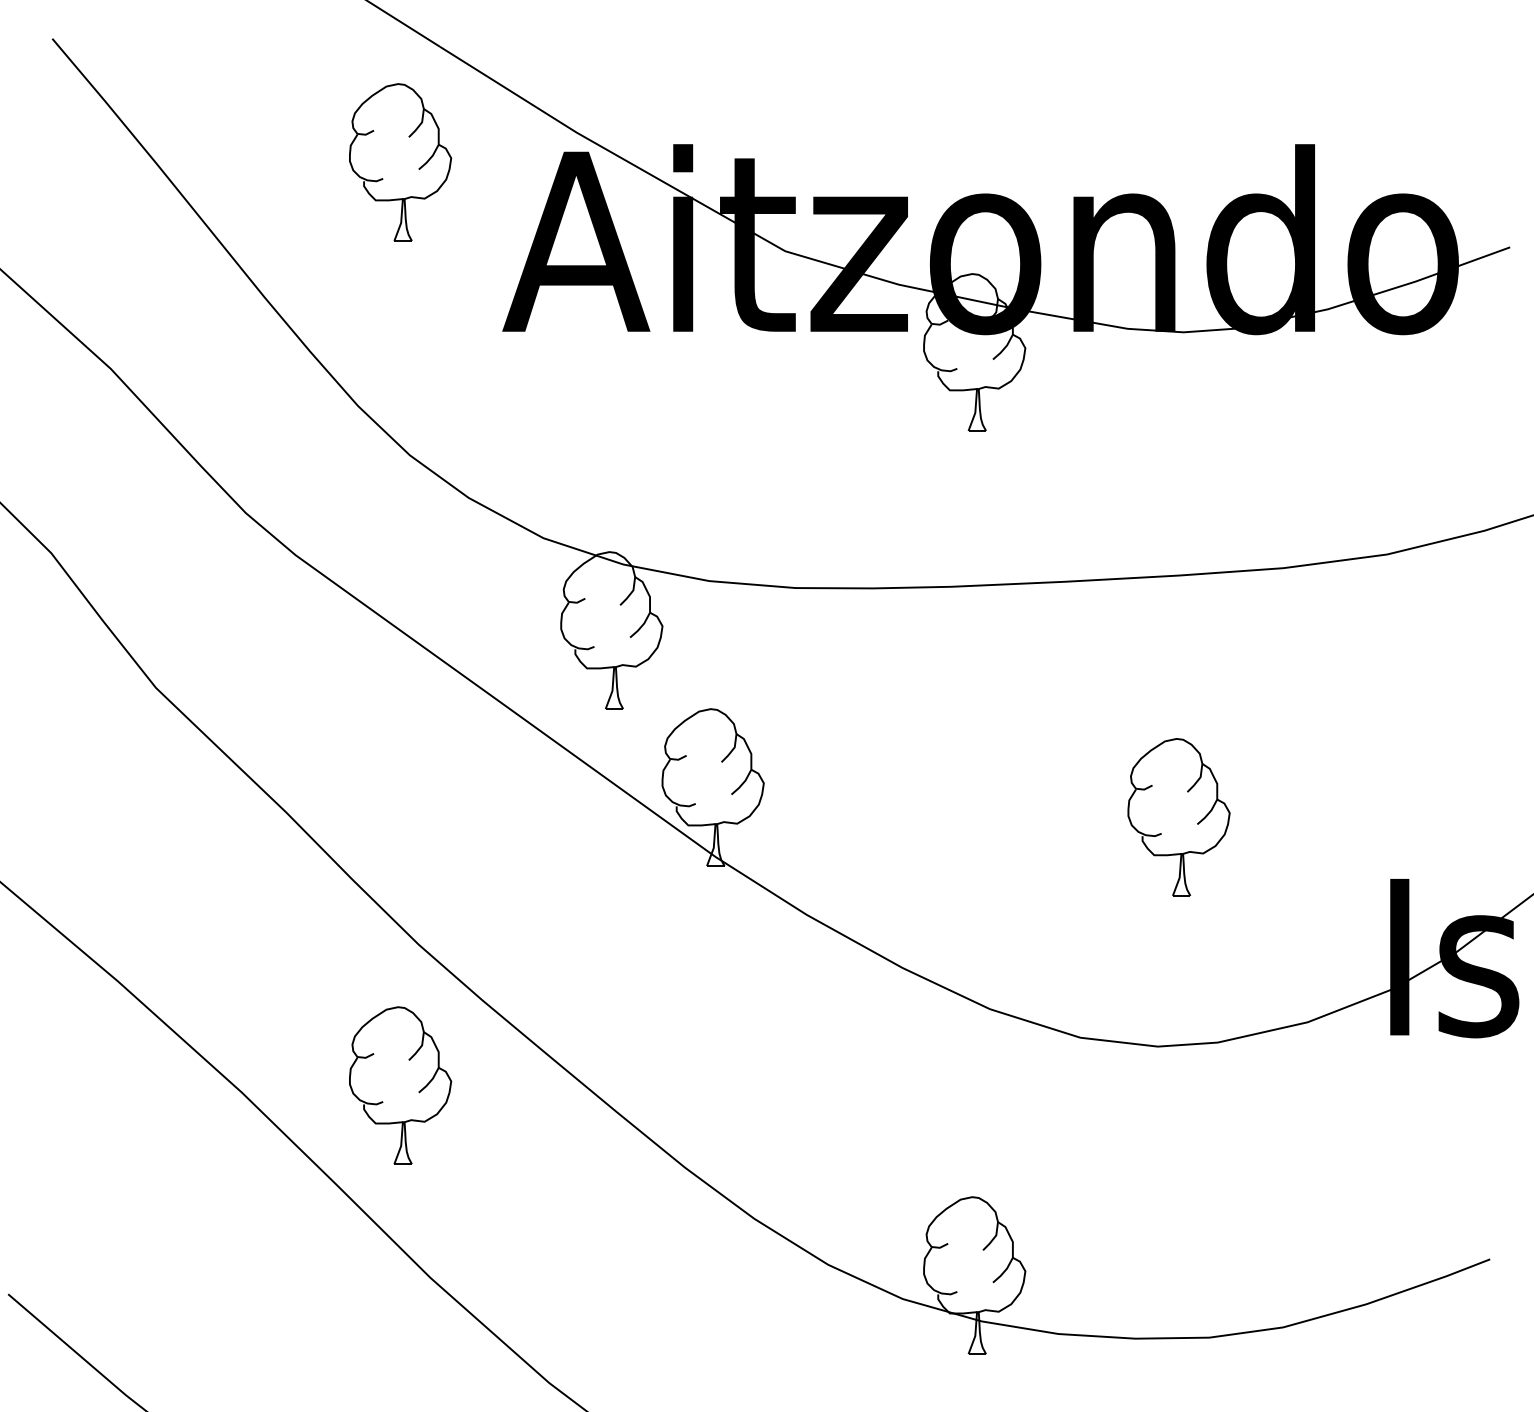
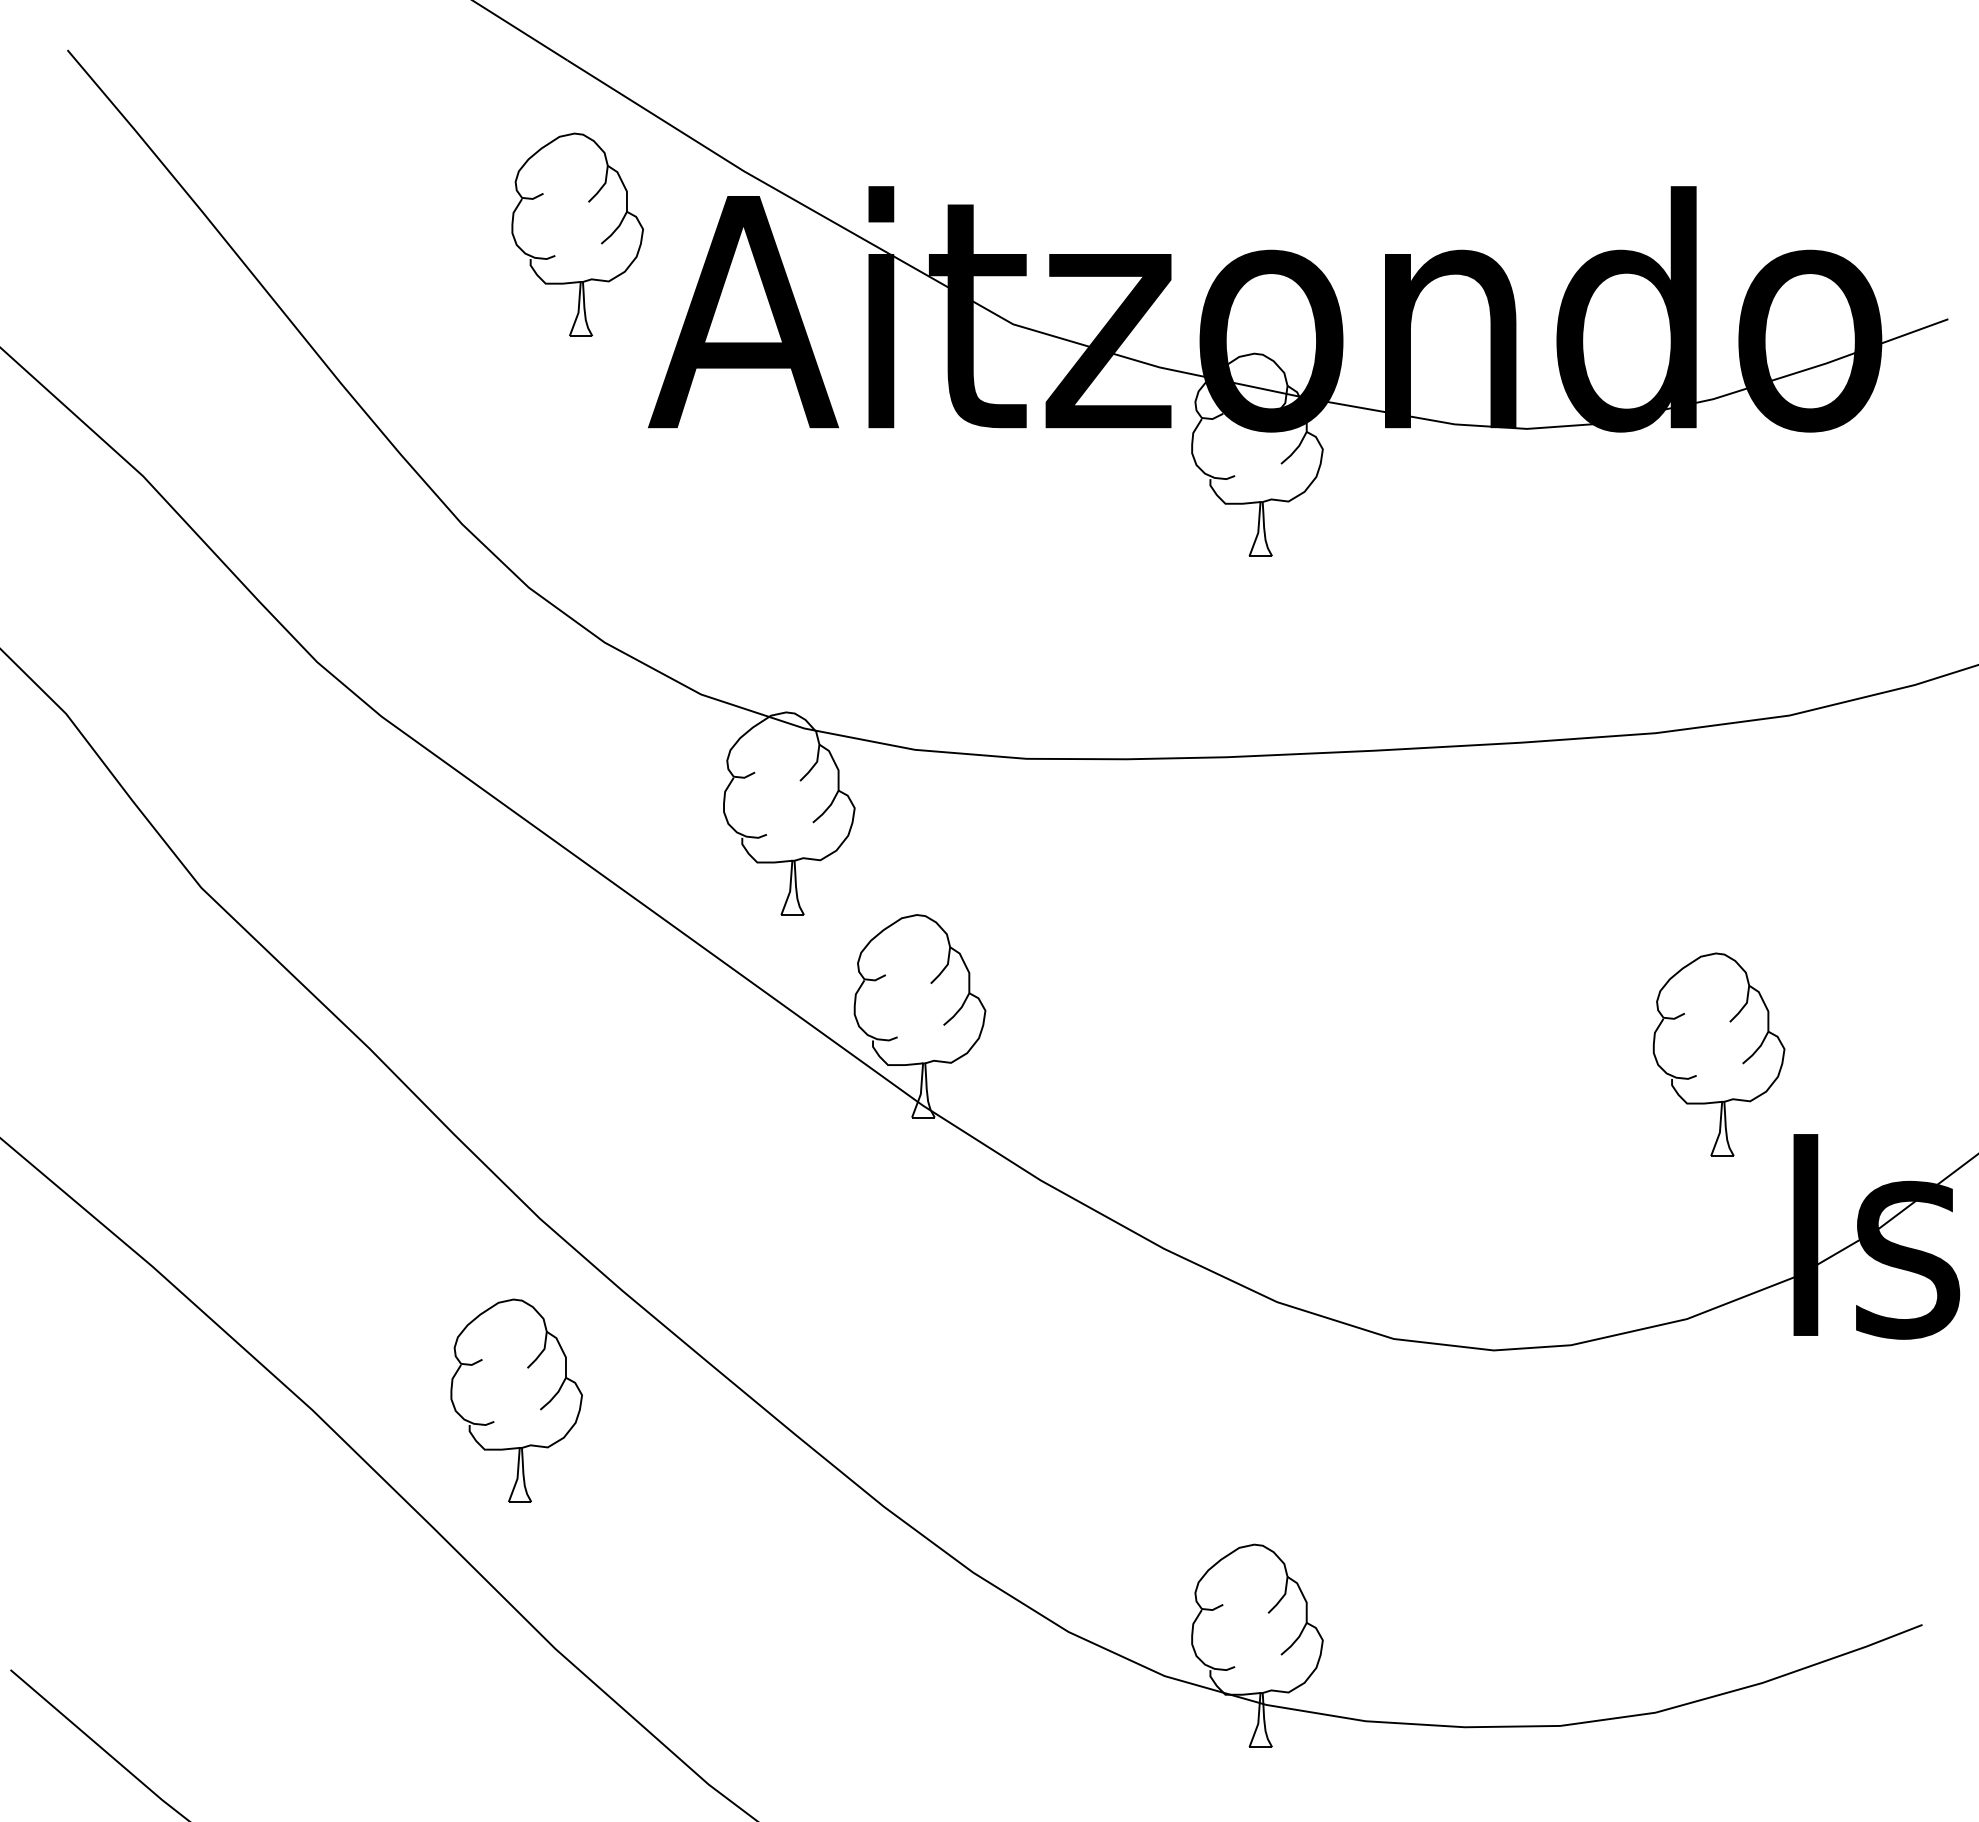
part: (418, 168) -> (601, 242), moved
part: (1197, 823) -> (1742, 1062), moved

